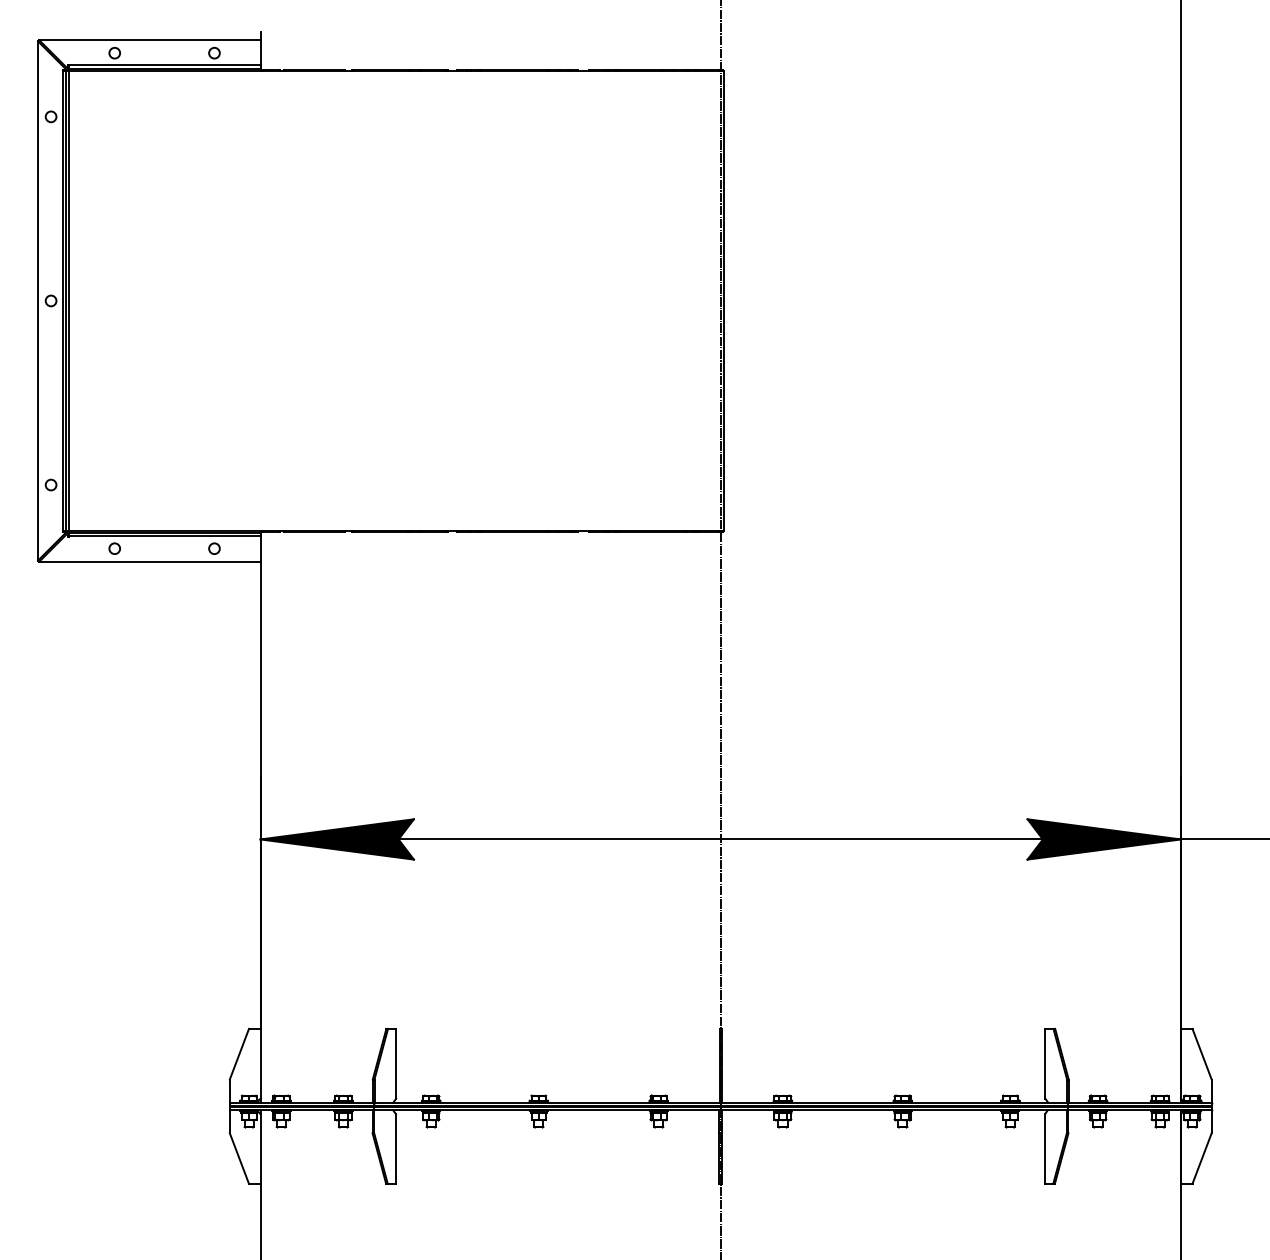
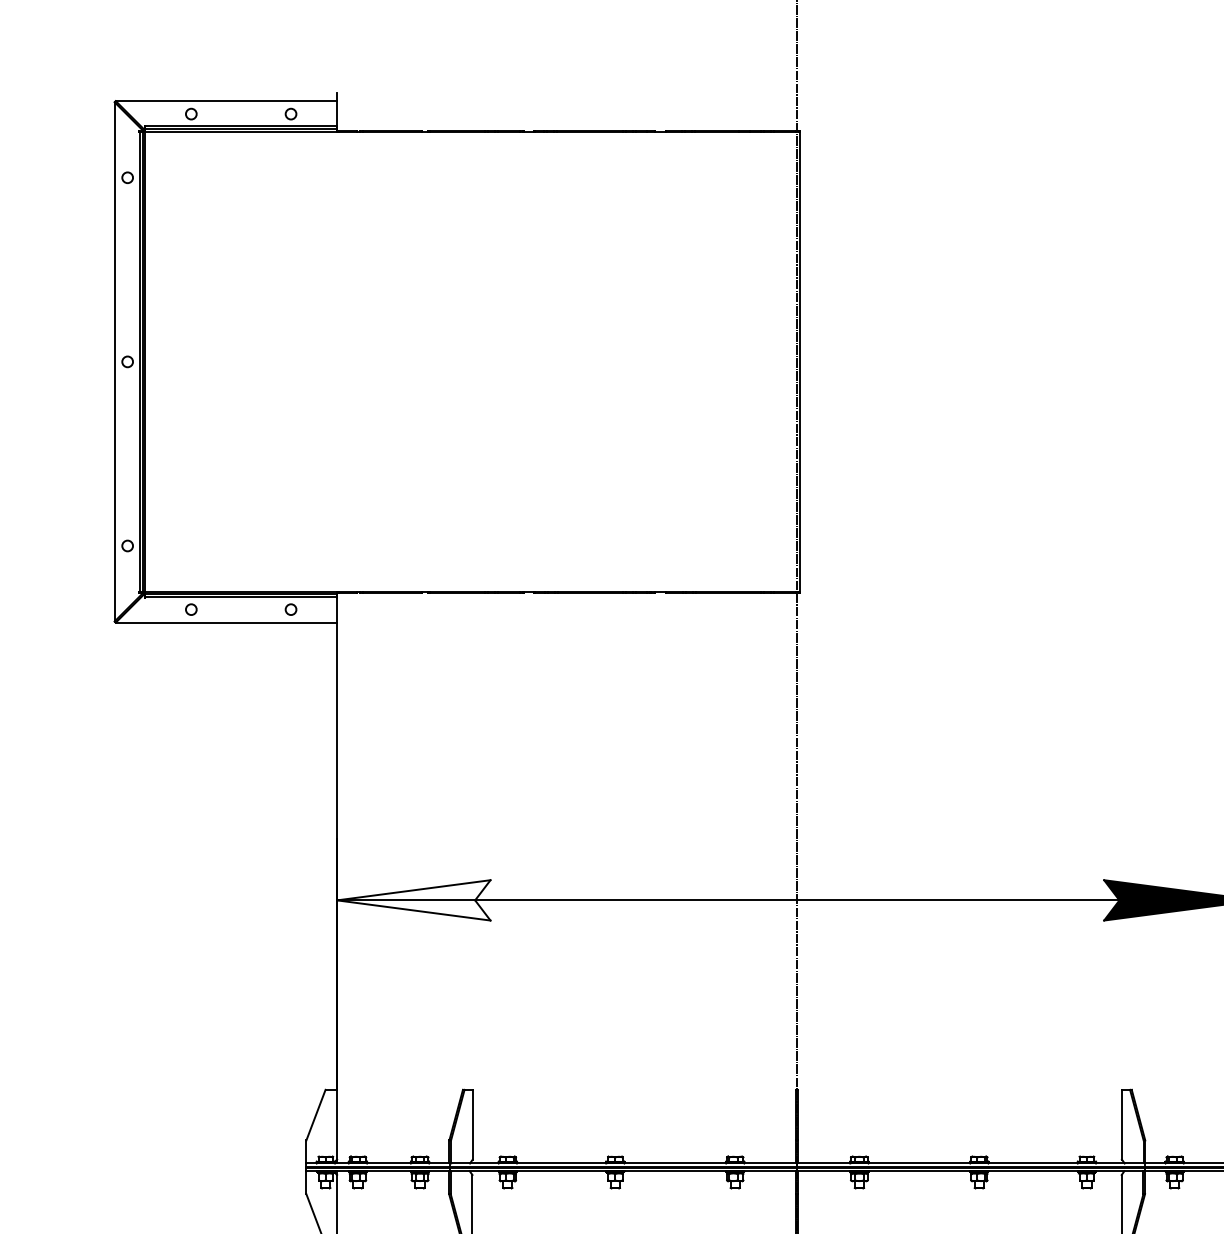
fill: (336, 839) -> (413, 900), removed

